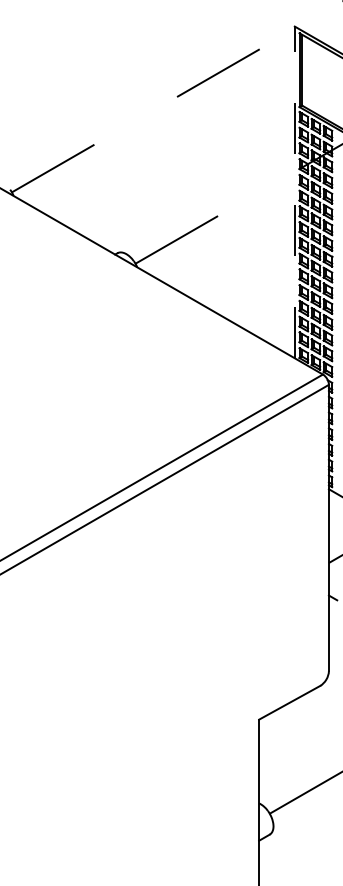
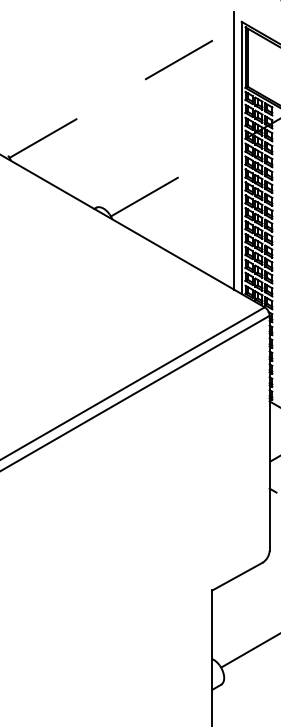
line: (286, 183) -> (234, 150), added
line: (294, 192) -> (241, 157), dashed -> solid

